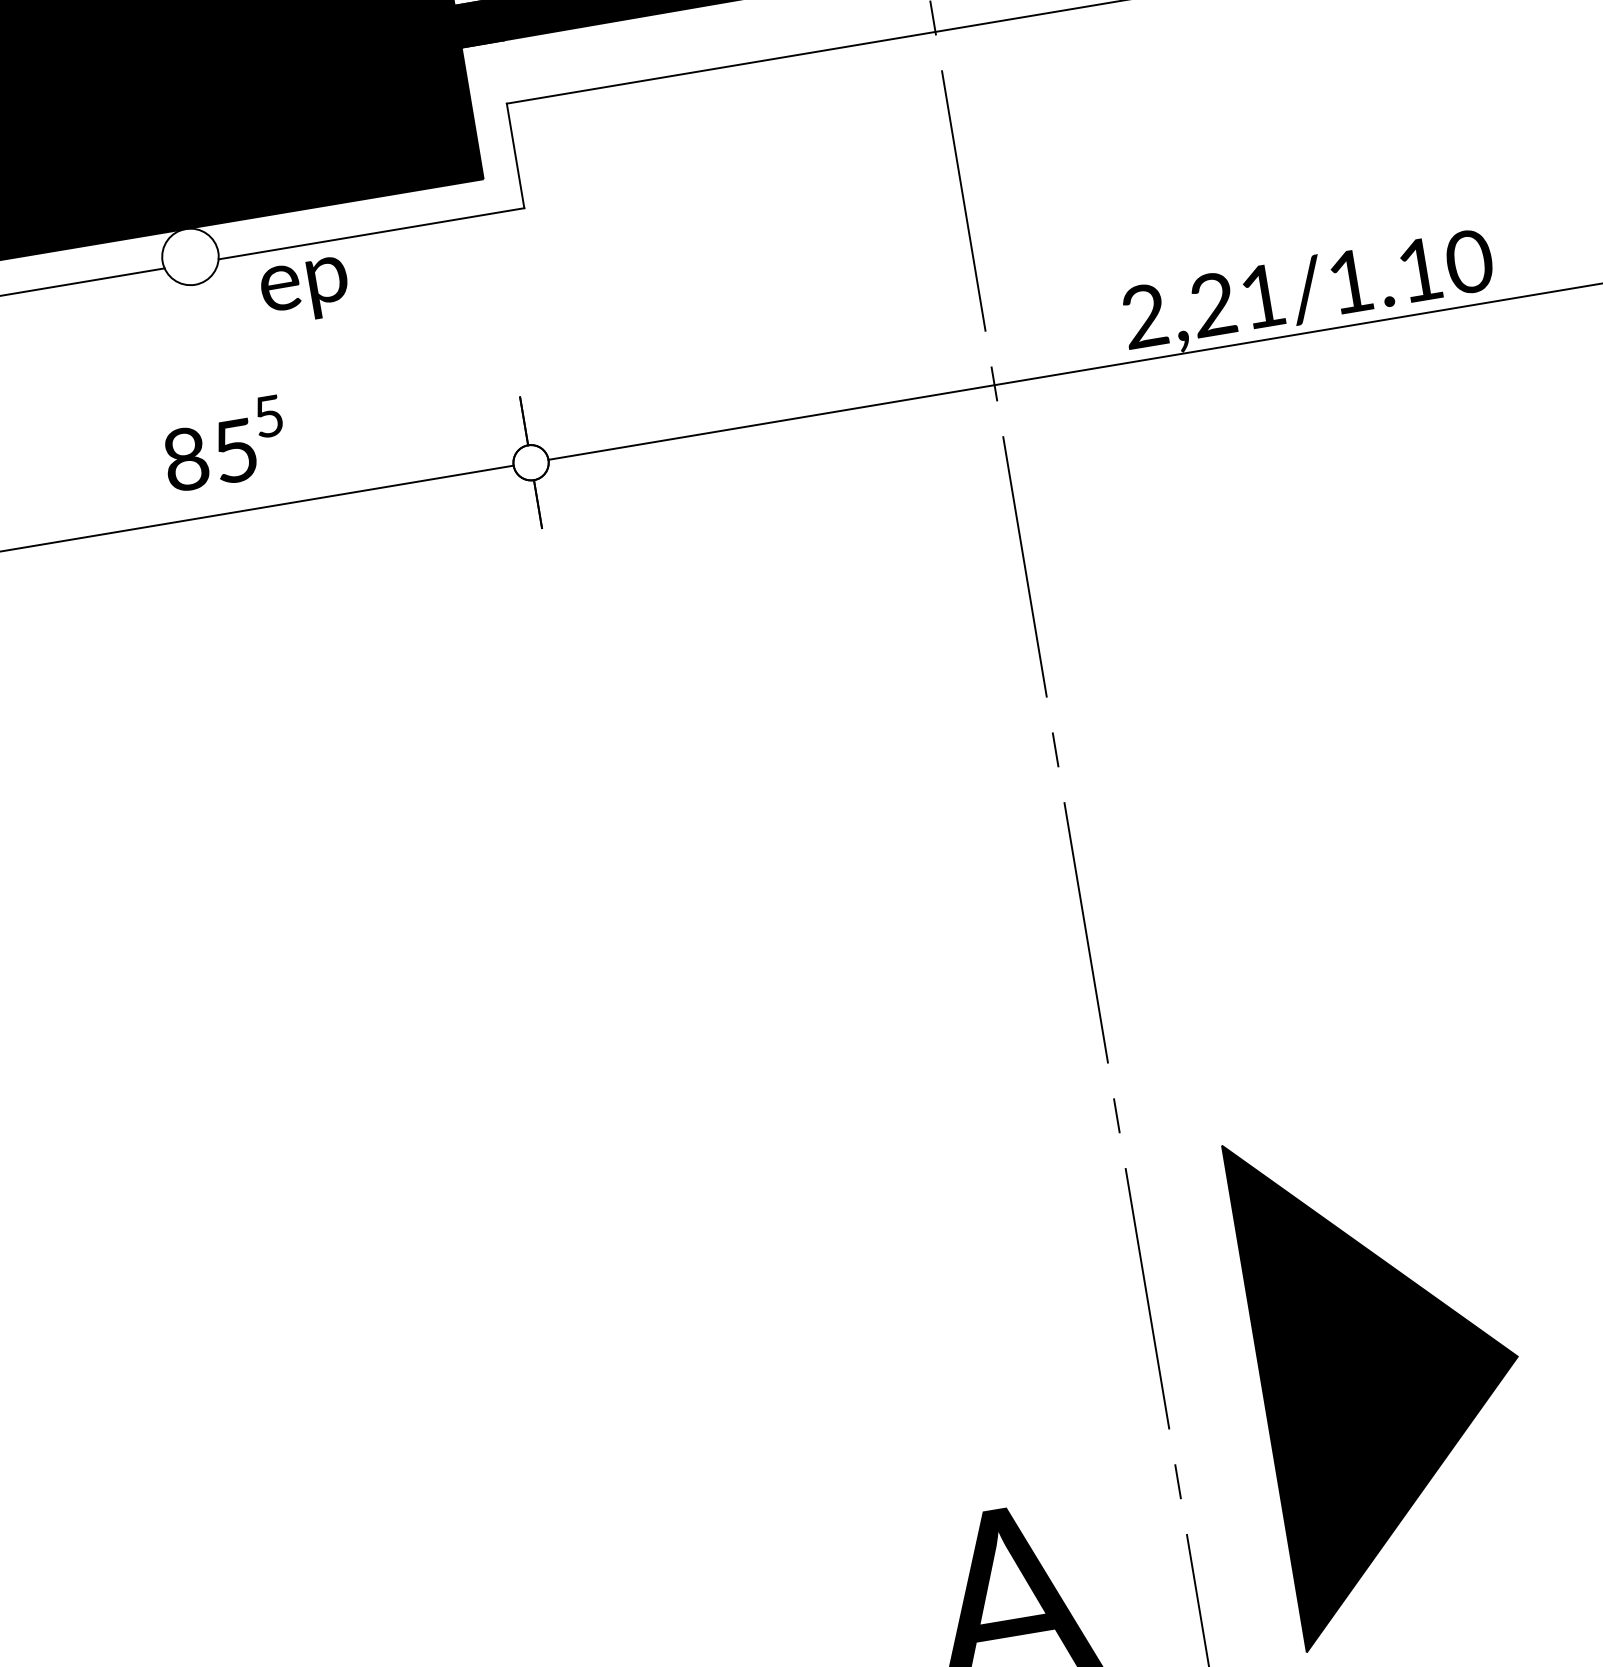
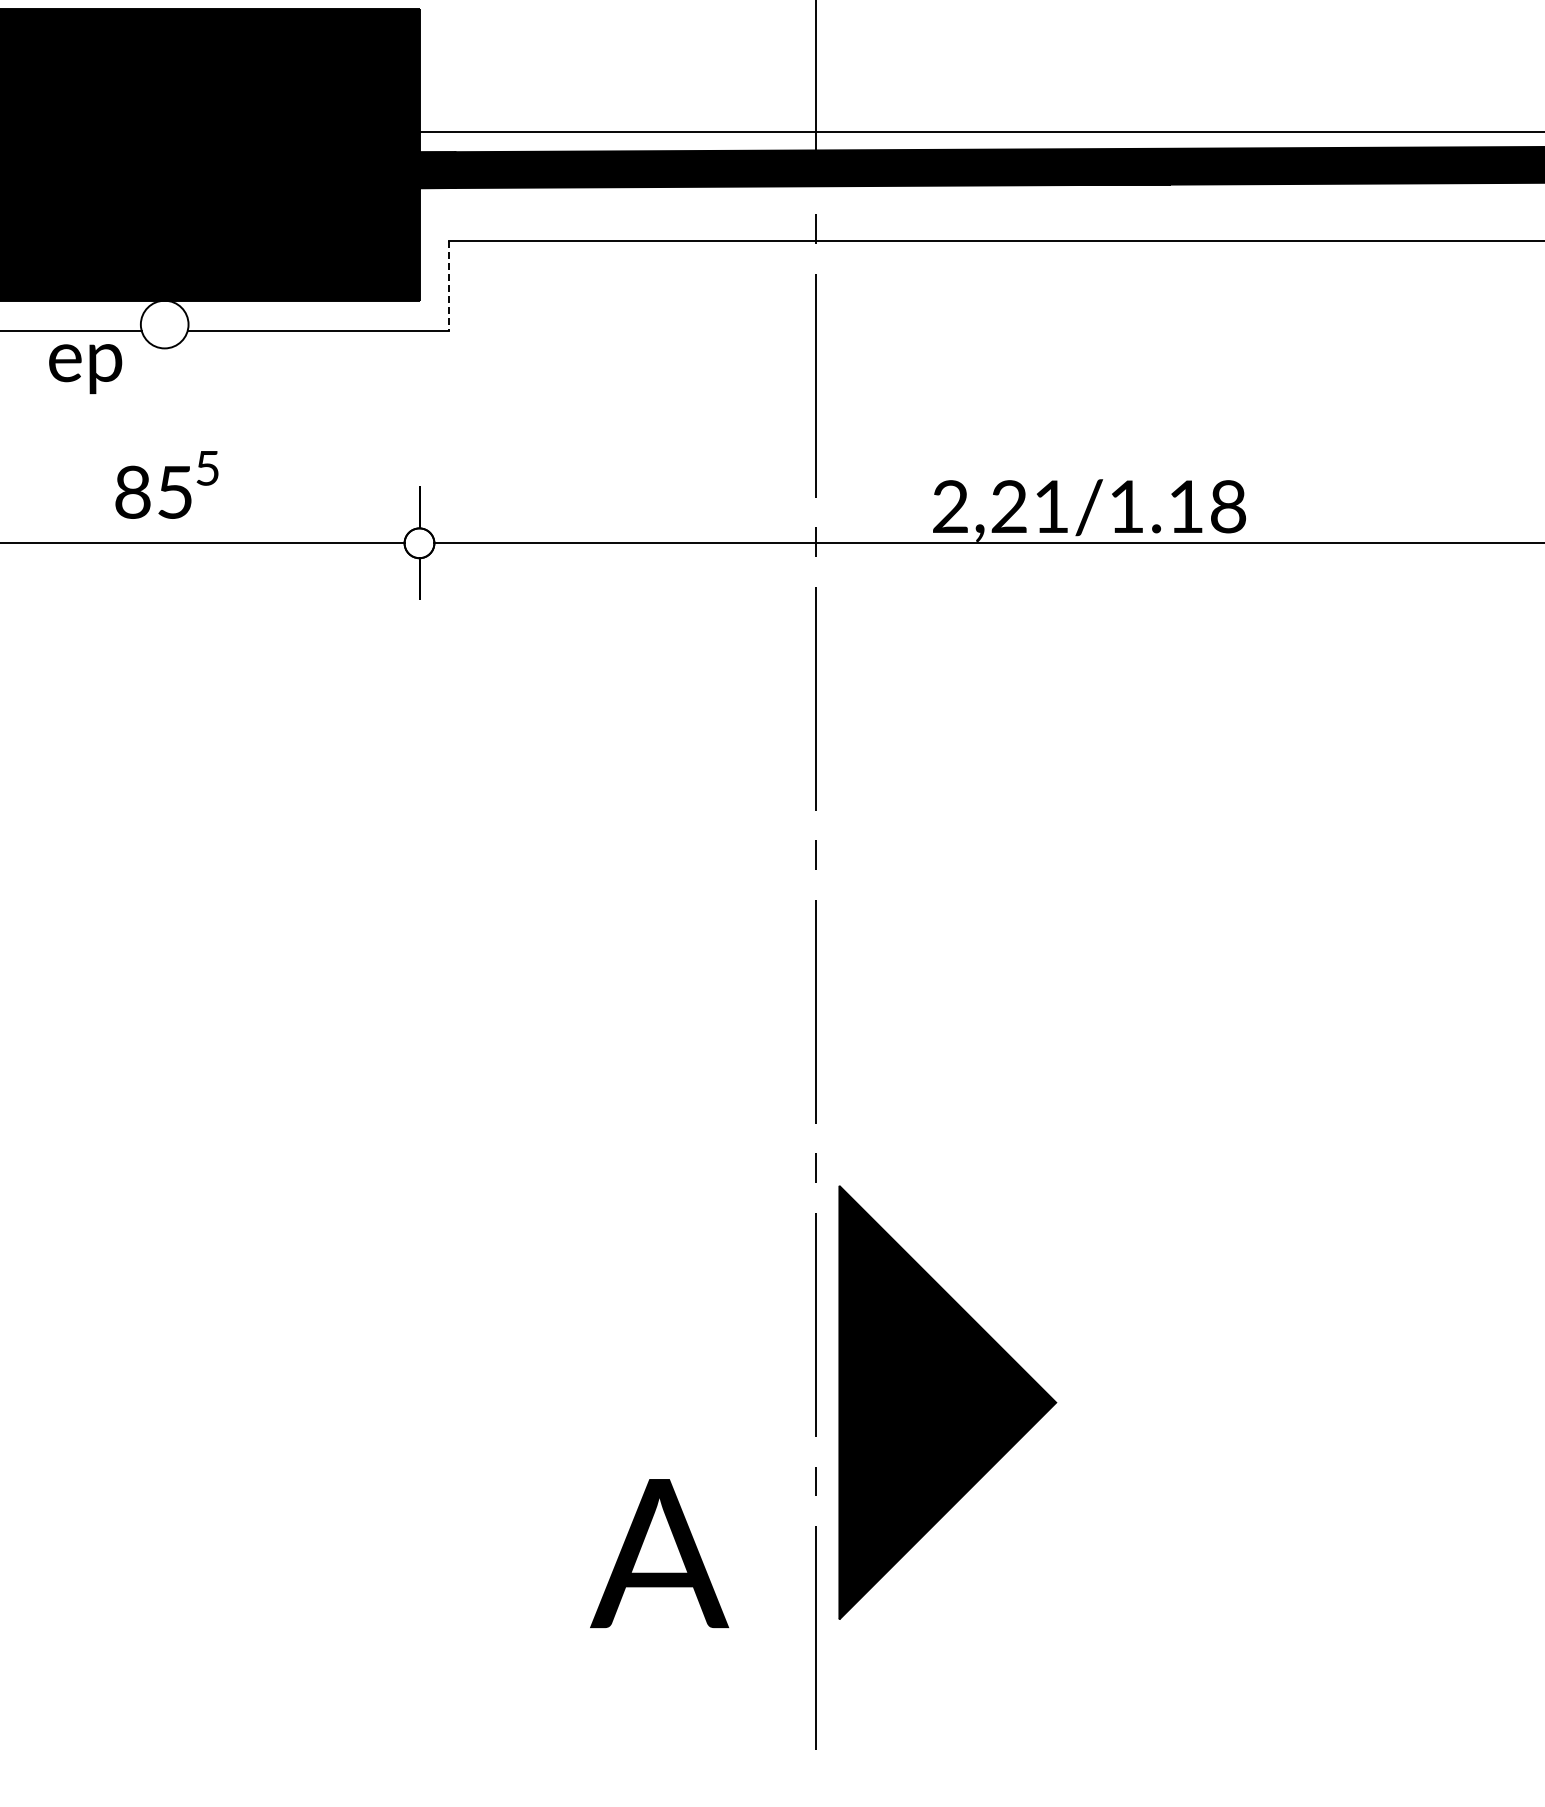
line: (515, 155) -> (449, 285), solid -> dashed
text: (1469, 261) -> (1228, 506), 2,21/1.10 -> 2,21/1.18
text: (305, 291) -> (85, 369), moved
part: (1390, 1377) -> (947, 1402), moved

